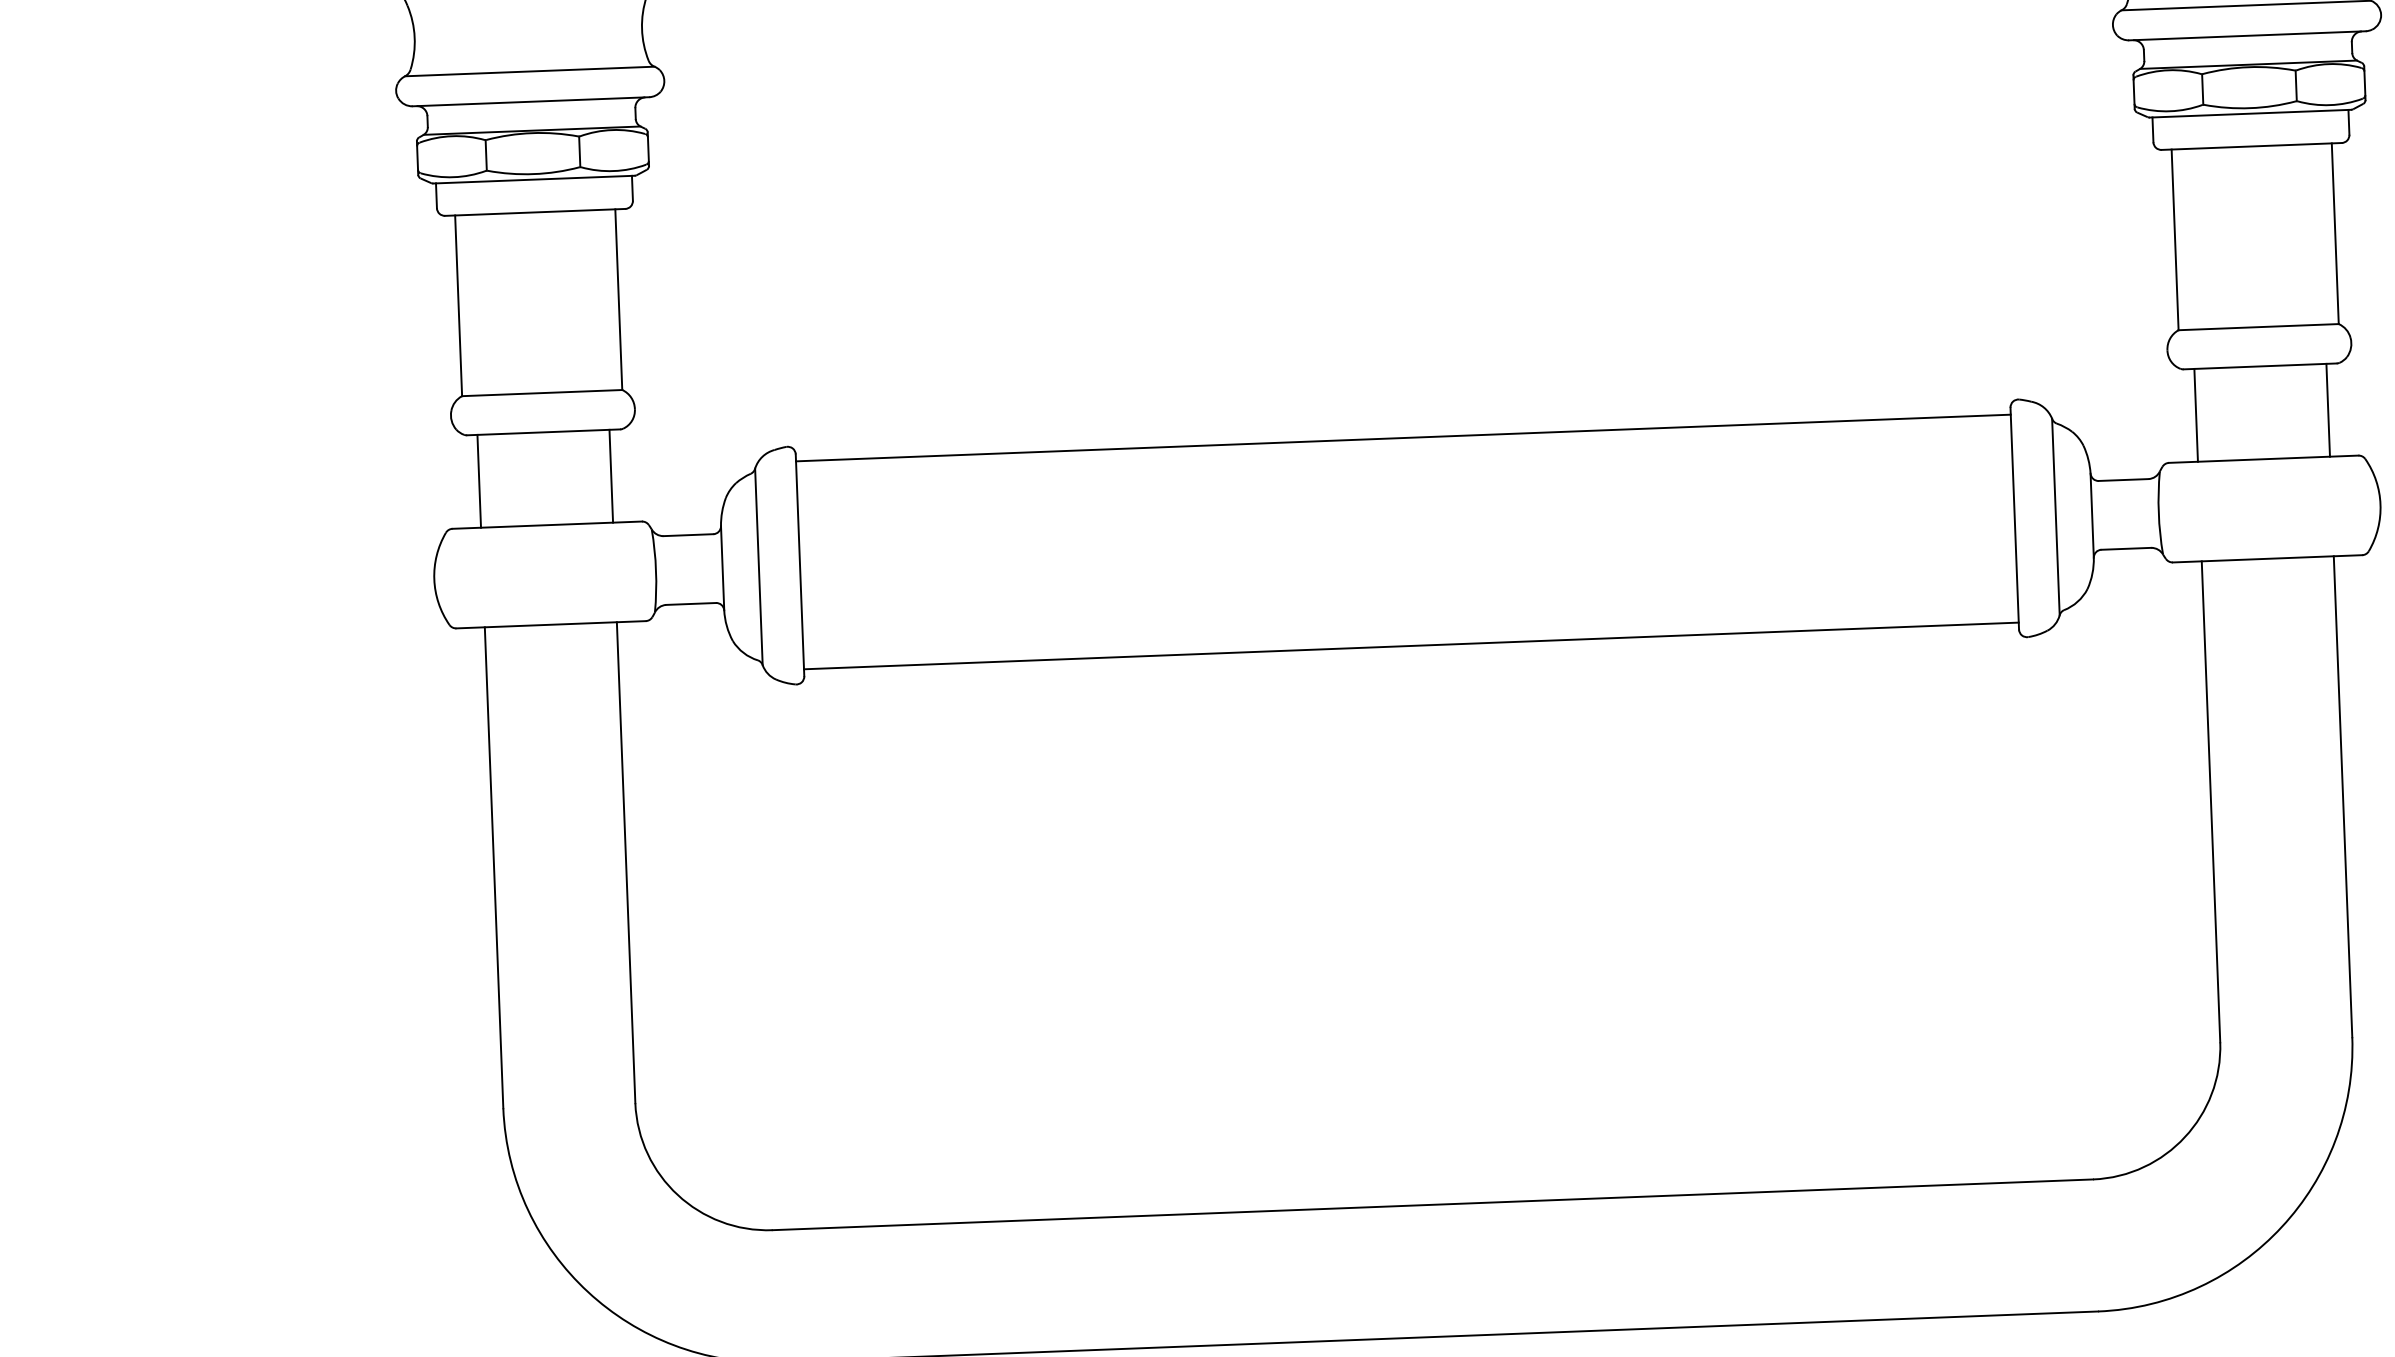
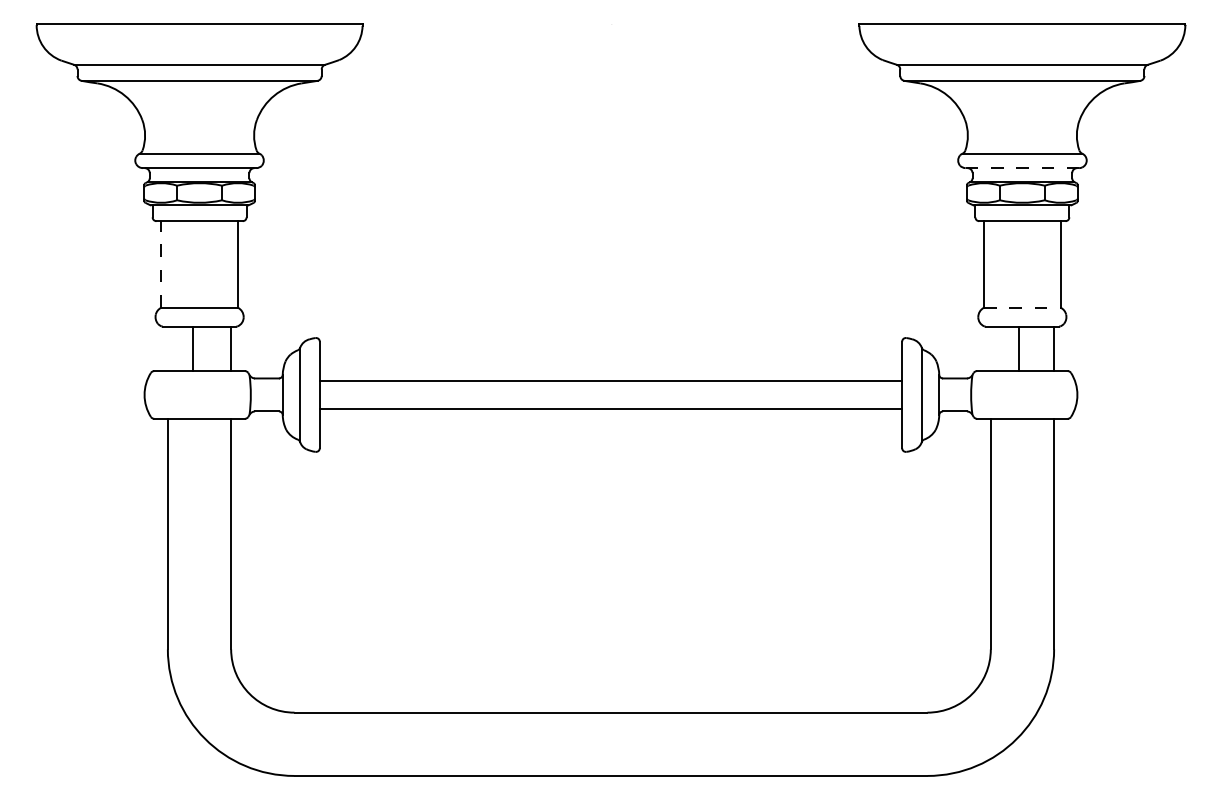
line: (2247, 36) -> (1022, 168), solid -> dashed
line: (459, 303) -> (161, 263), solid -> dashed
line: (2258, 326) -> (1022, 307), solid -> dashed
line: (2195, 414) -> (1018, 348), moved
line: (1402, 438) -> (610, 381), moved
line: (478, 480) -> (192, 348), moved
line: (1410, 645) -> (610, 408), moved

